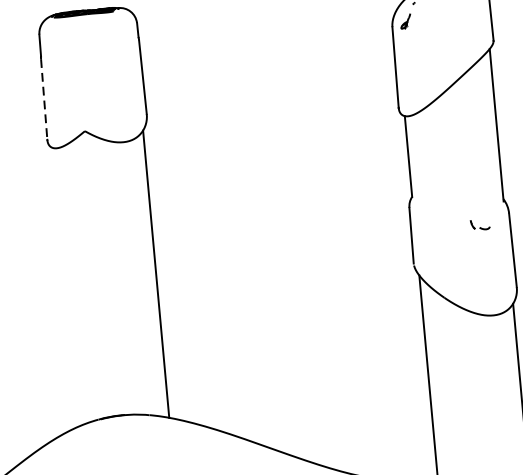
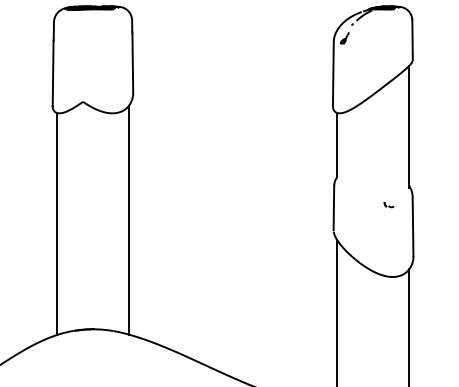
line: (44, 100) -> (53, 74), dashed -> solid
part: (479, 226) -> (388, 205), size x0.62
line: (65, 286) -> (56, 223), added

